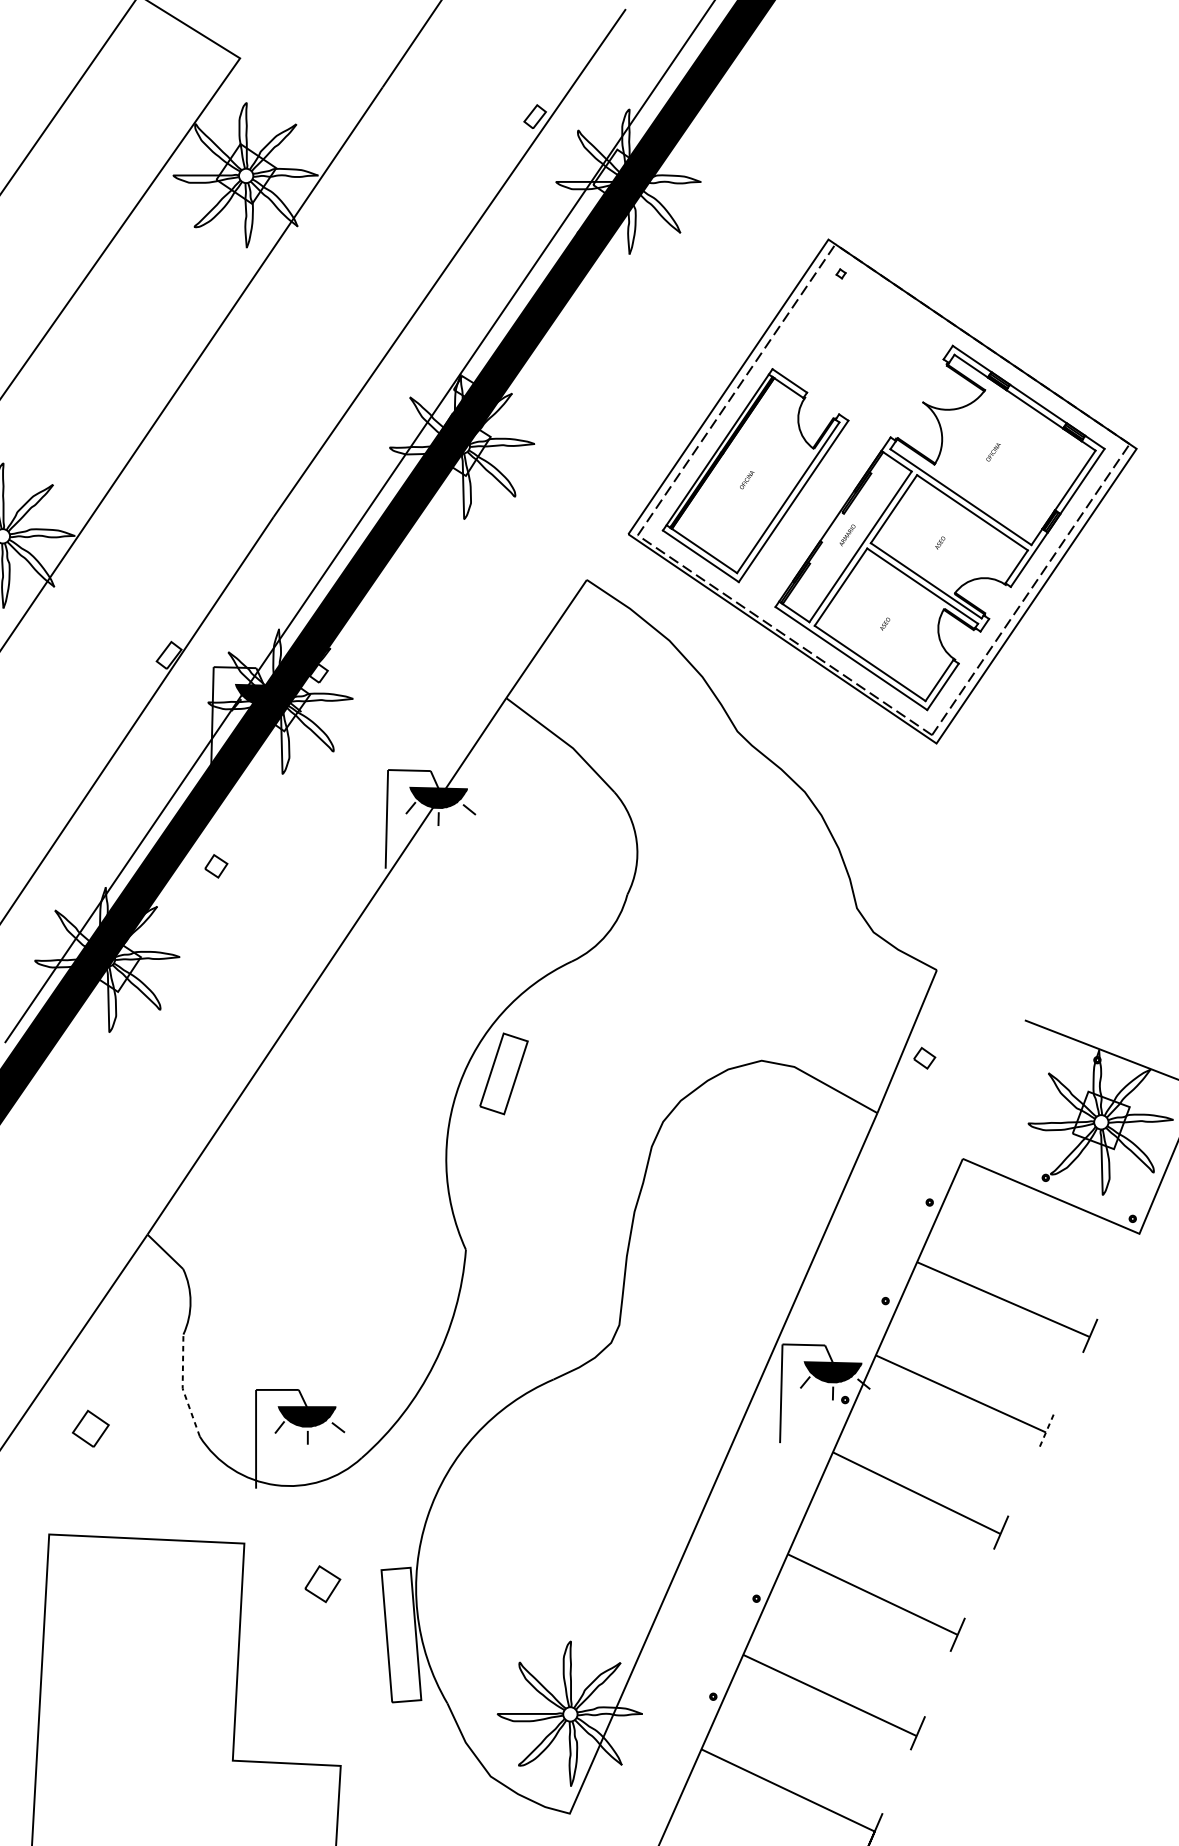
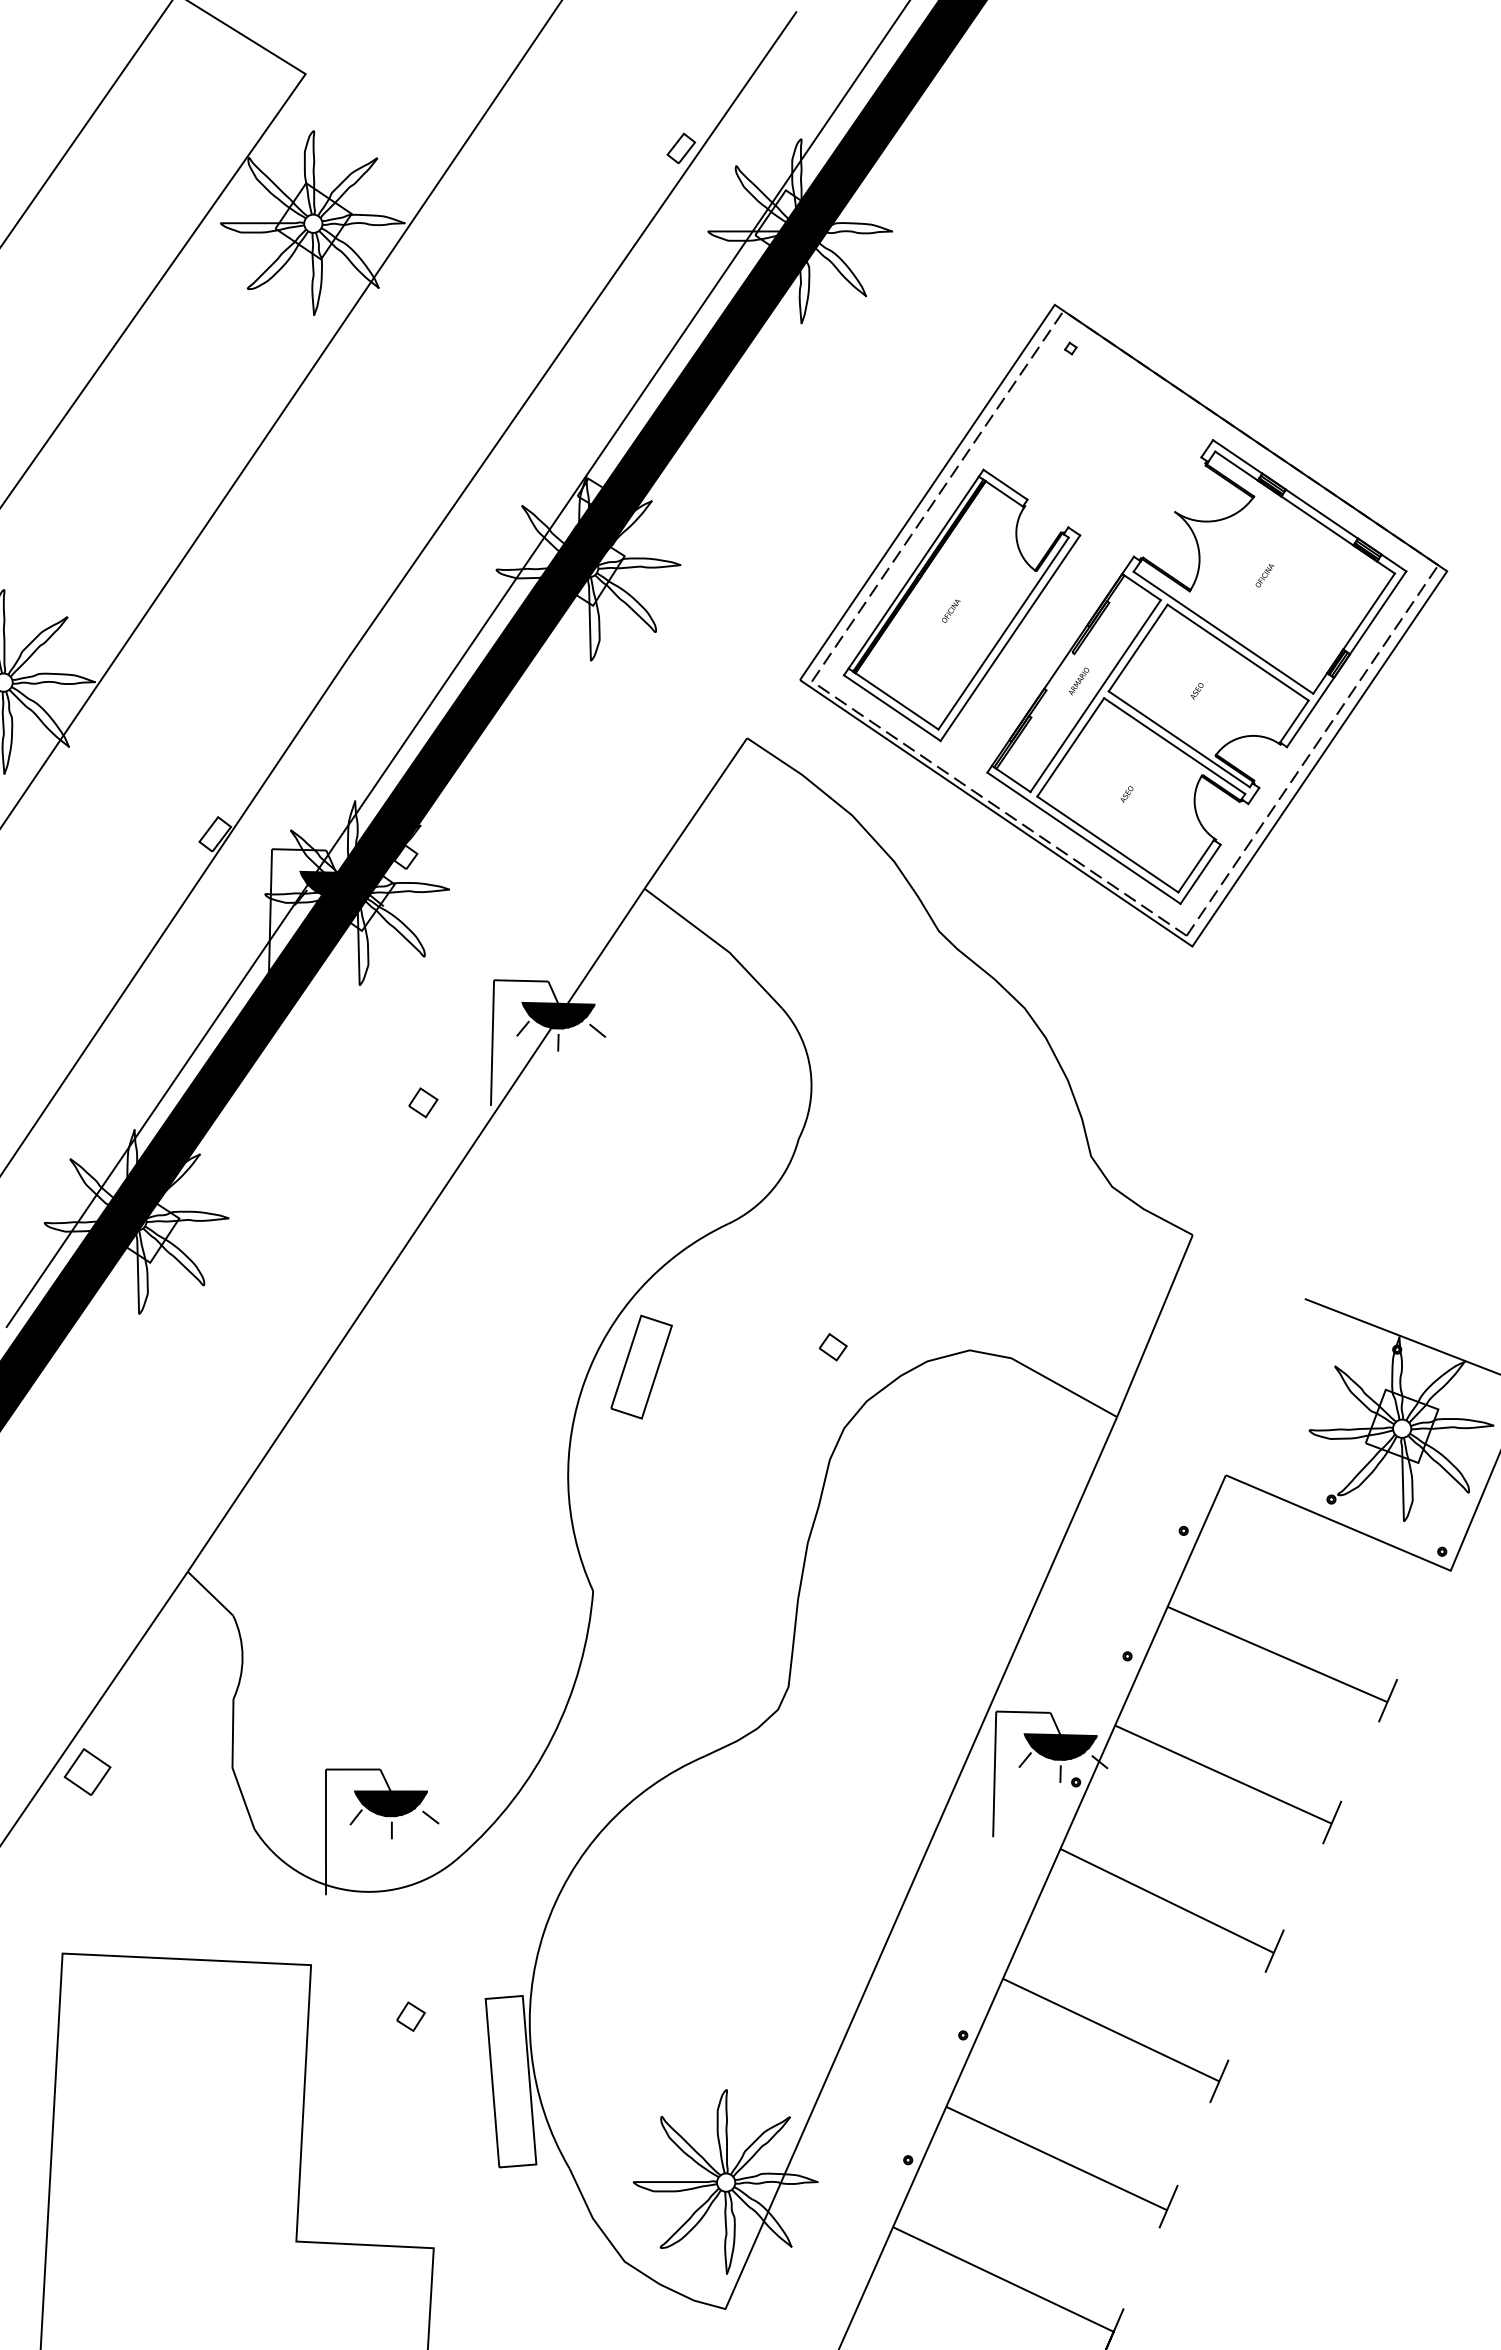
part: (216, 866) -> (423, 1102), moved
part: (924, 1058) -> (833, 1347), moved
line: (182, 1386) -> (232, 1765), dashed -> solid
part: (90, 1428) -> (87, 1771), moved
line: (1046, 1431) -> (1332, 1822), dashed -> solid
part: (322, 1583) -> (410, 2016), size x0.62

